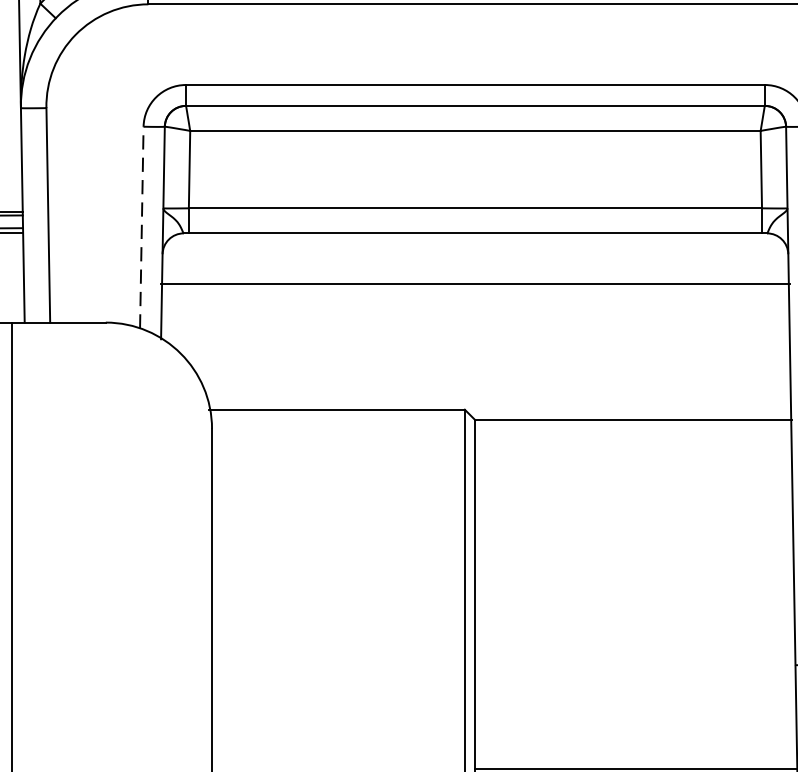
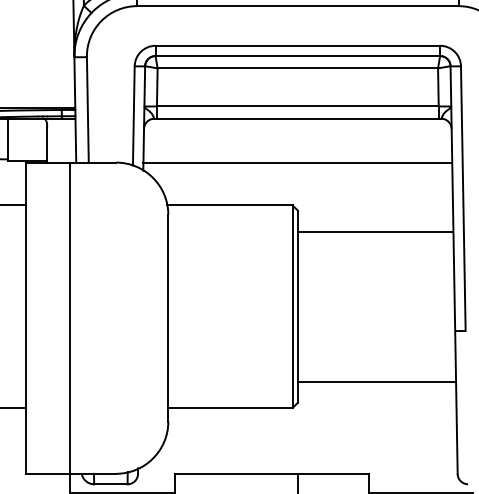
line: (141, 226) -> (133, 115), dashed -> solid
line: (474, 283) -> (297, 162), moved
line: (633, 420) -> (375, 231), moved

